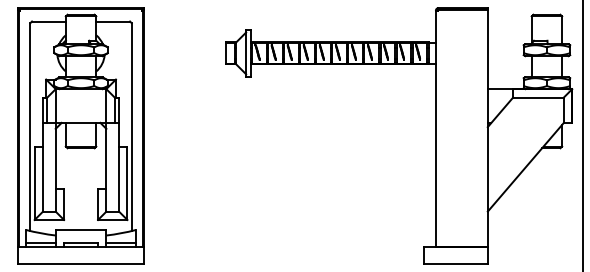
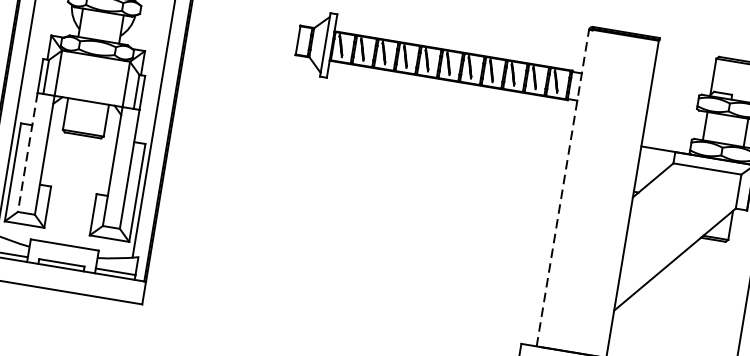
line: (435, 128) -> (562, 187), solid -> dashed
line: (43, 167) -> (28, 152), solid -> dashed

